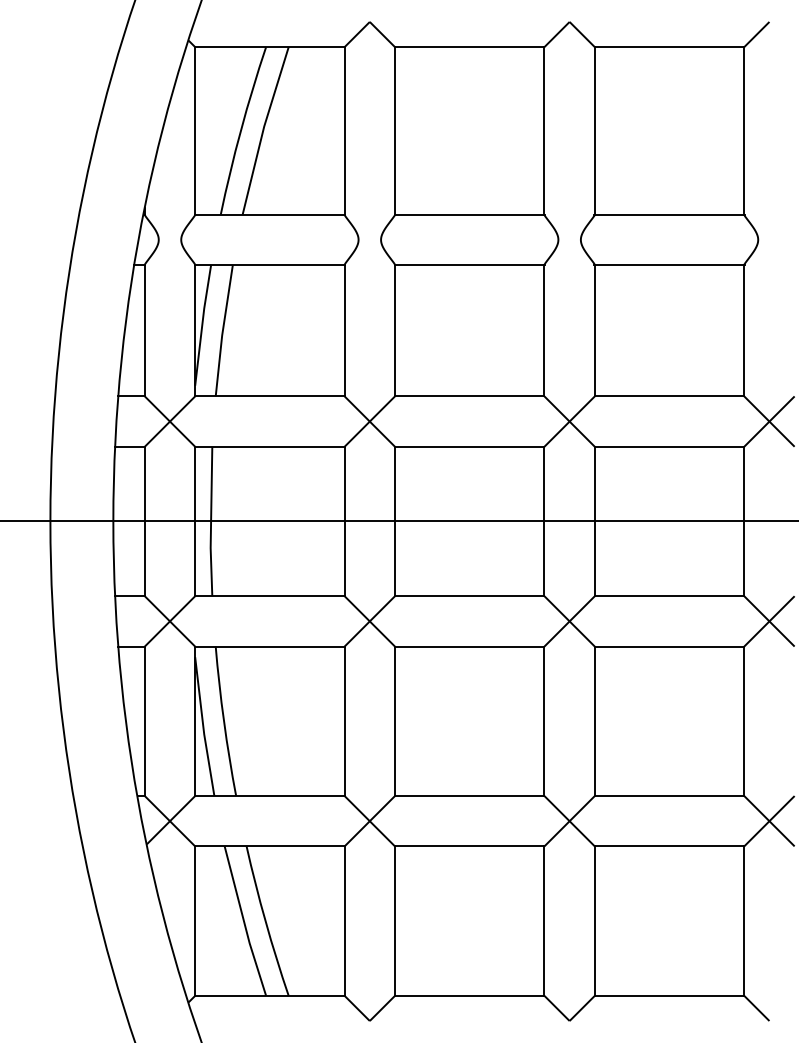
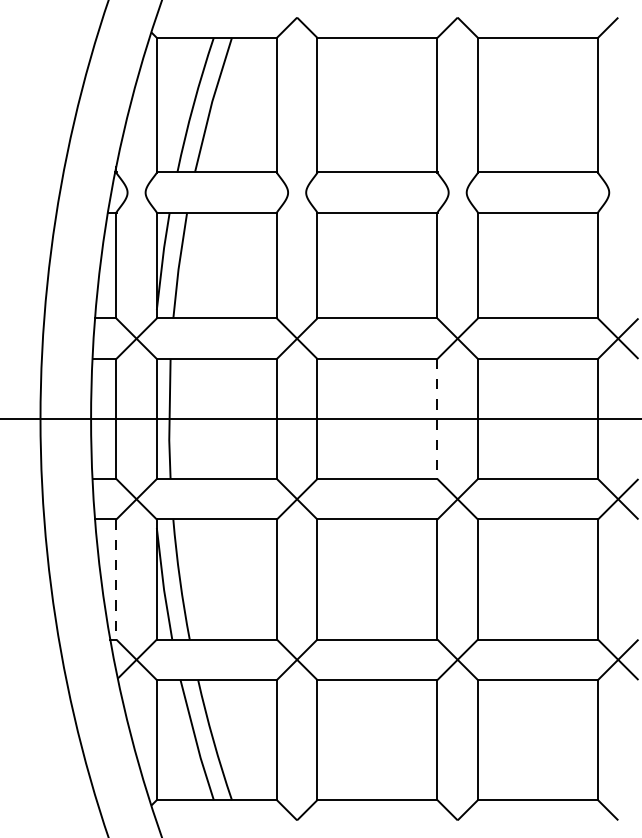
line: (544, 521) -> (437, 419), solid -> dashed
line: (144, 721) -> (116, 579), solid -> dashed

